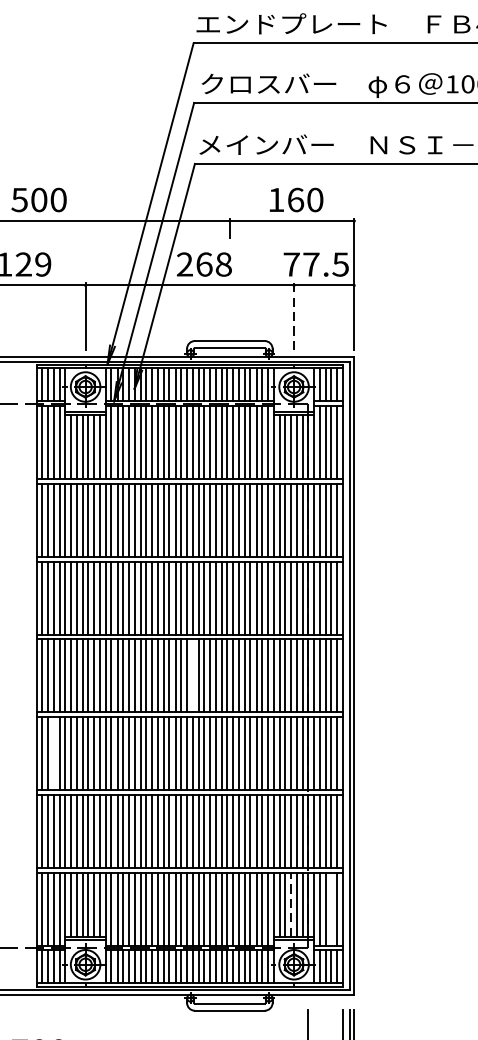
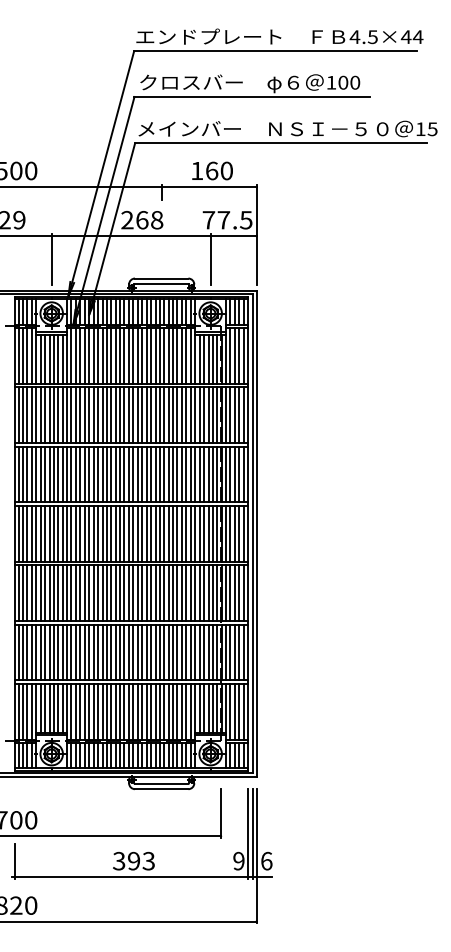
line: (293, 317) -> (210, 260), dashed -> solid
line: (192, 675) -> (133, 533), added
line: (53, 754) -> (27, 593), added
line: (291, 903) -> (208, 707), dashed -> solid
line: (331, 908) -> (239, 711), added

